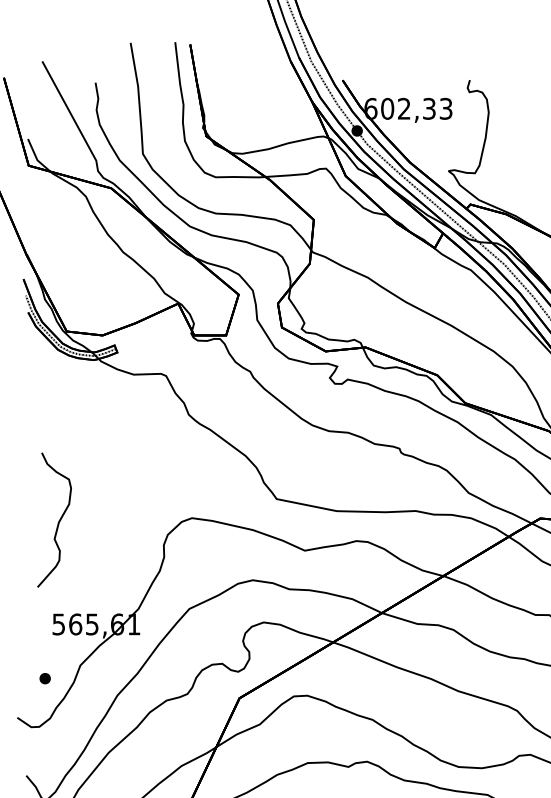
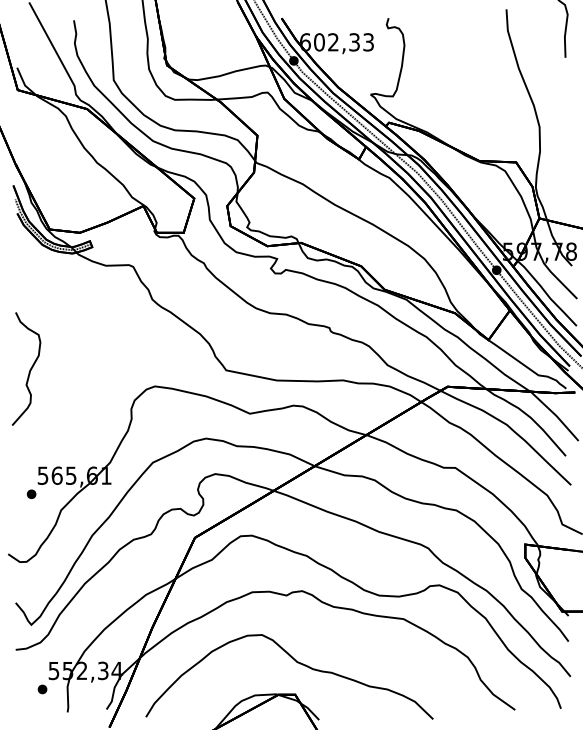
curve: (58, 520) -> (29, 369), moved
part: (45, 677) -> (31, 493), moved

